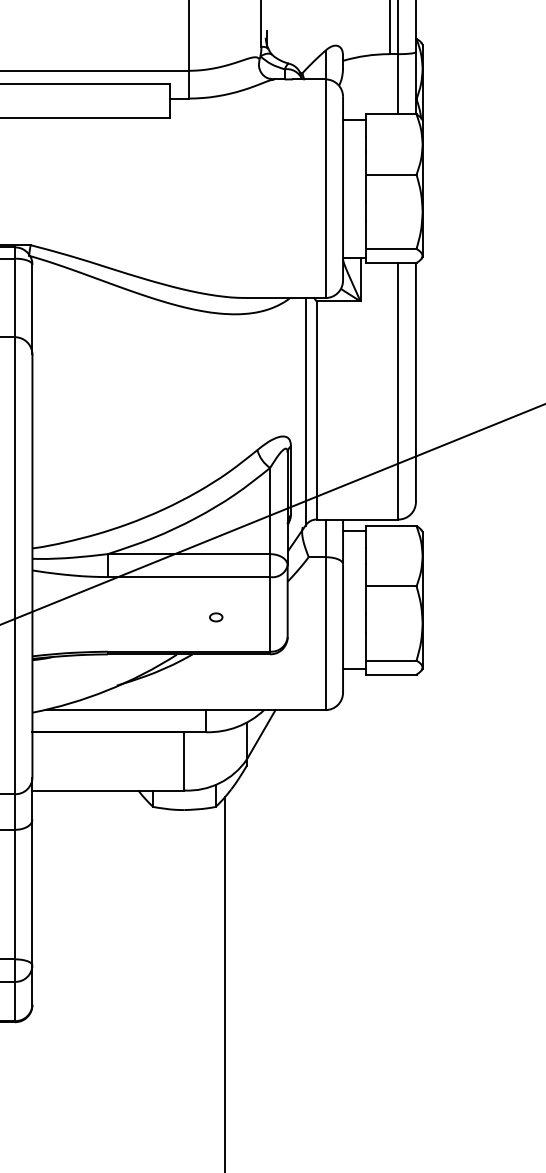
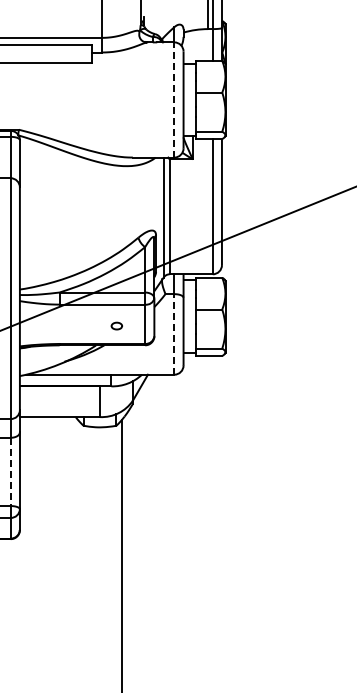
line: (325, 189) -> (174, 100), solid -> dashed
part: (215, 616) -> (116, 325), size x1.6
line: (325, 631) -> (174, 333), solid -> dashed
line: (14, 895) -> (10, 472), solid -> dashed

